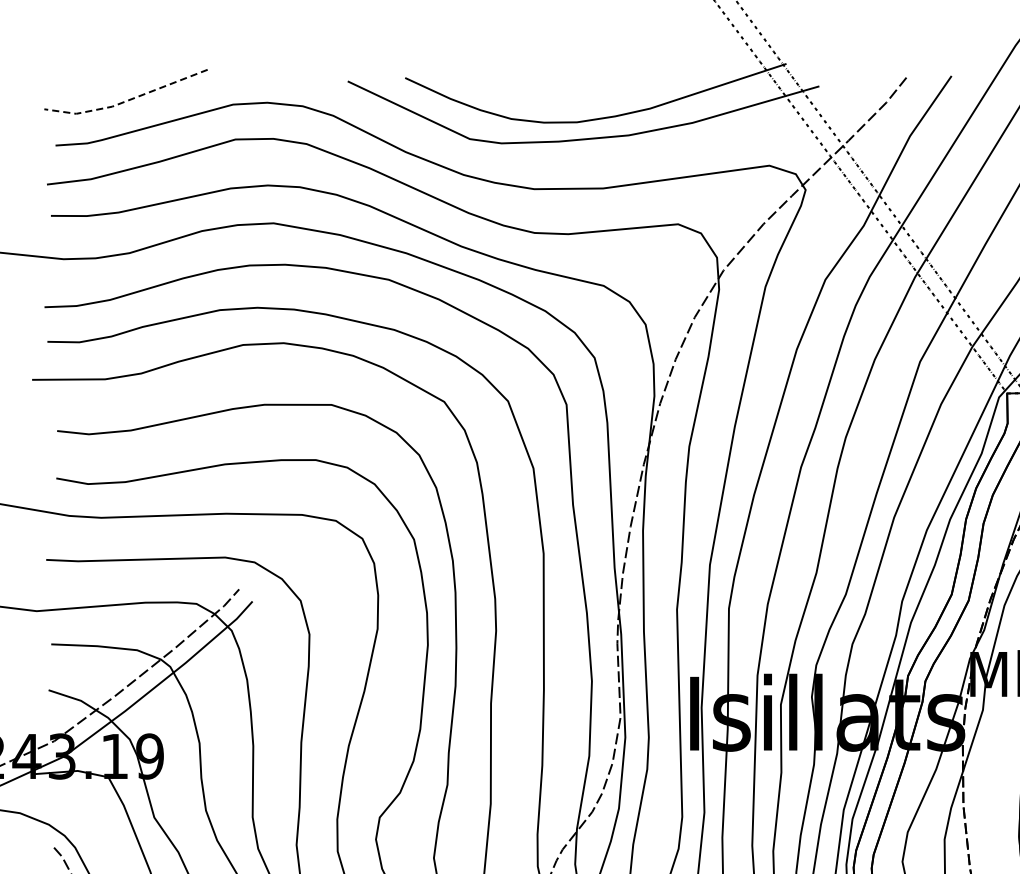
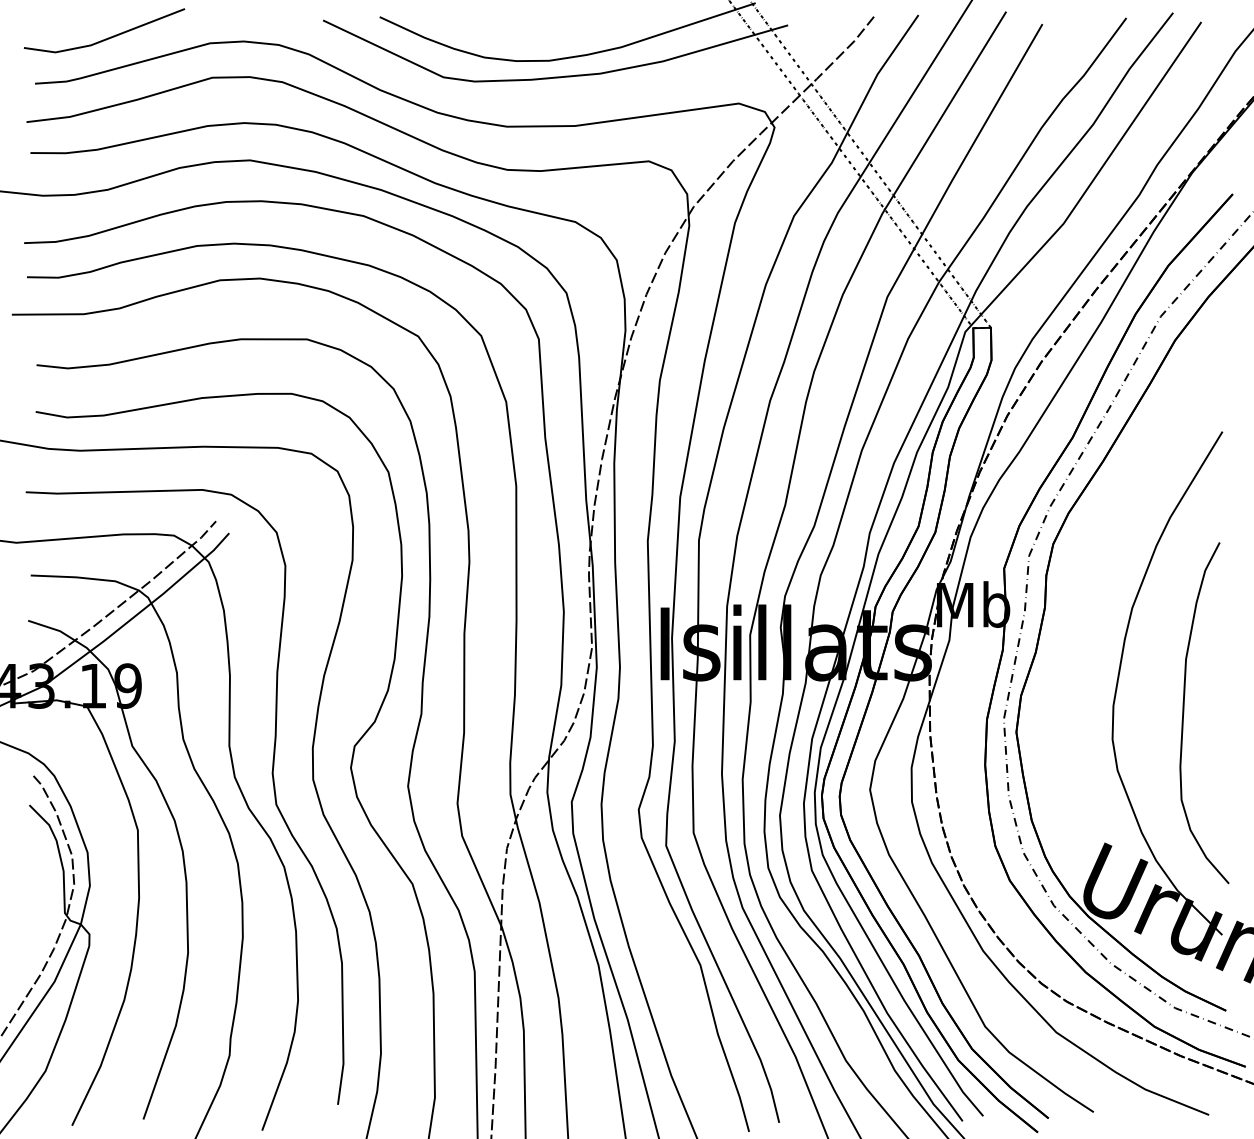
line: (126, 100) -> (104, 39), dashed -> solid

